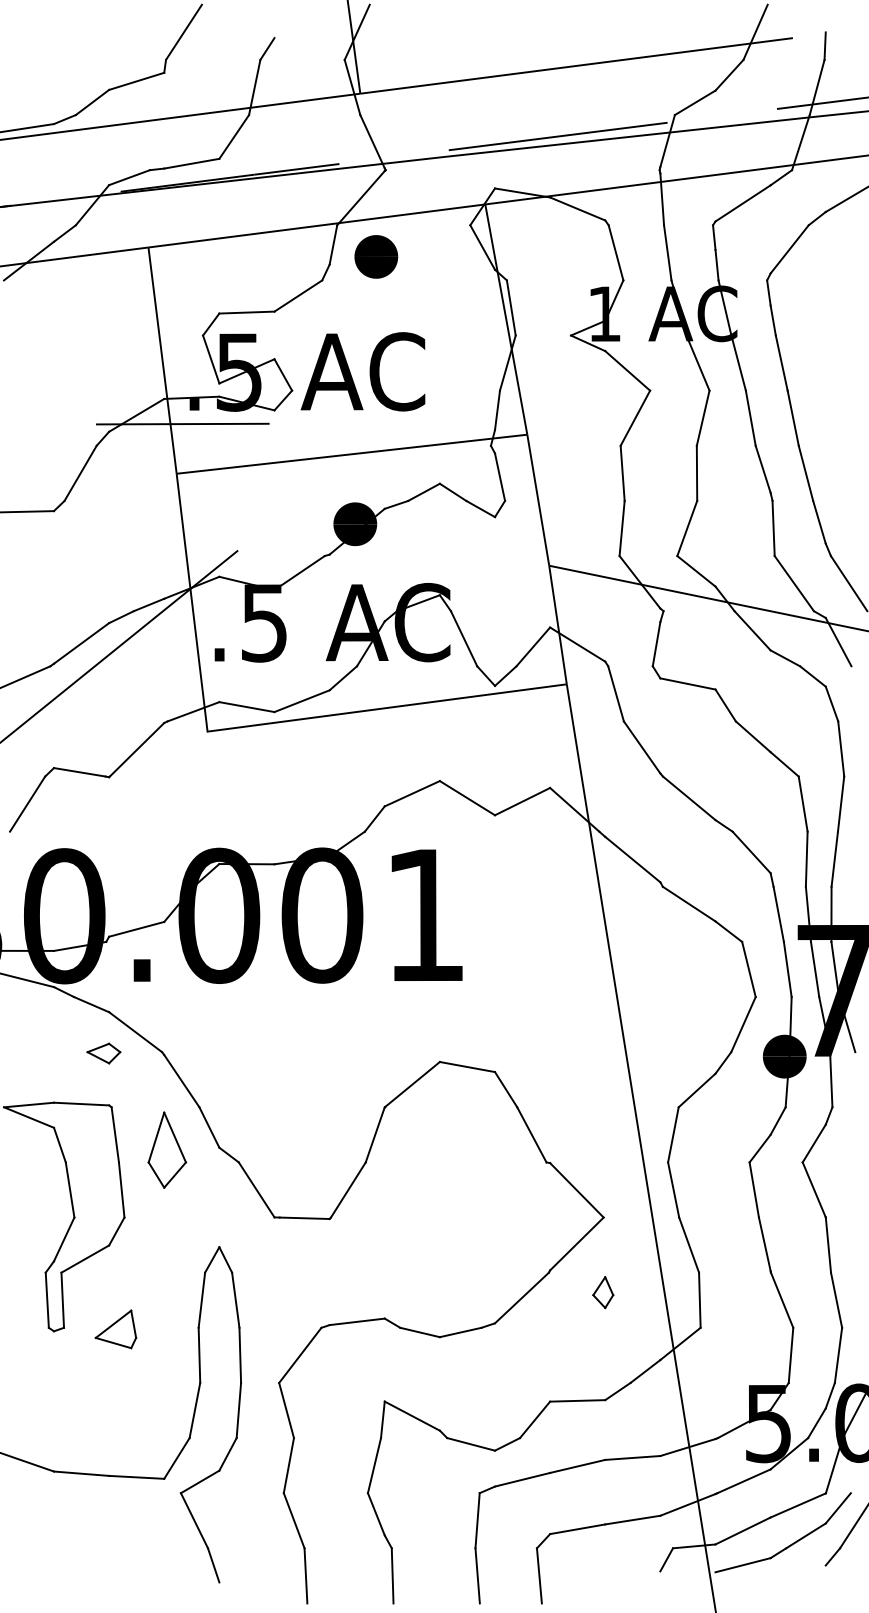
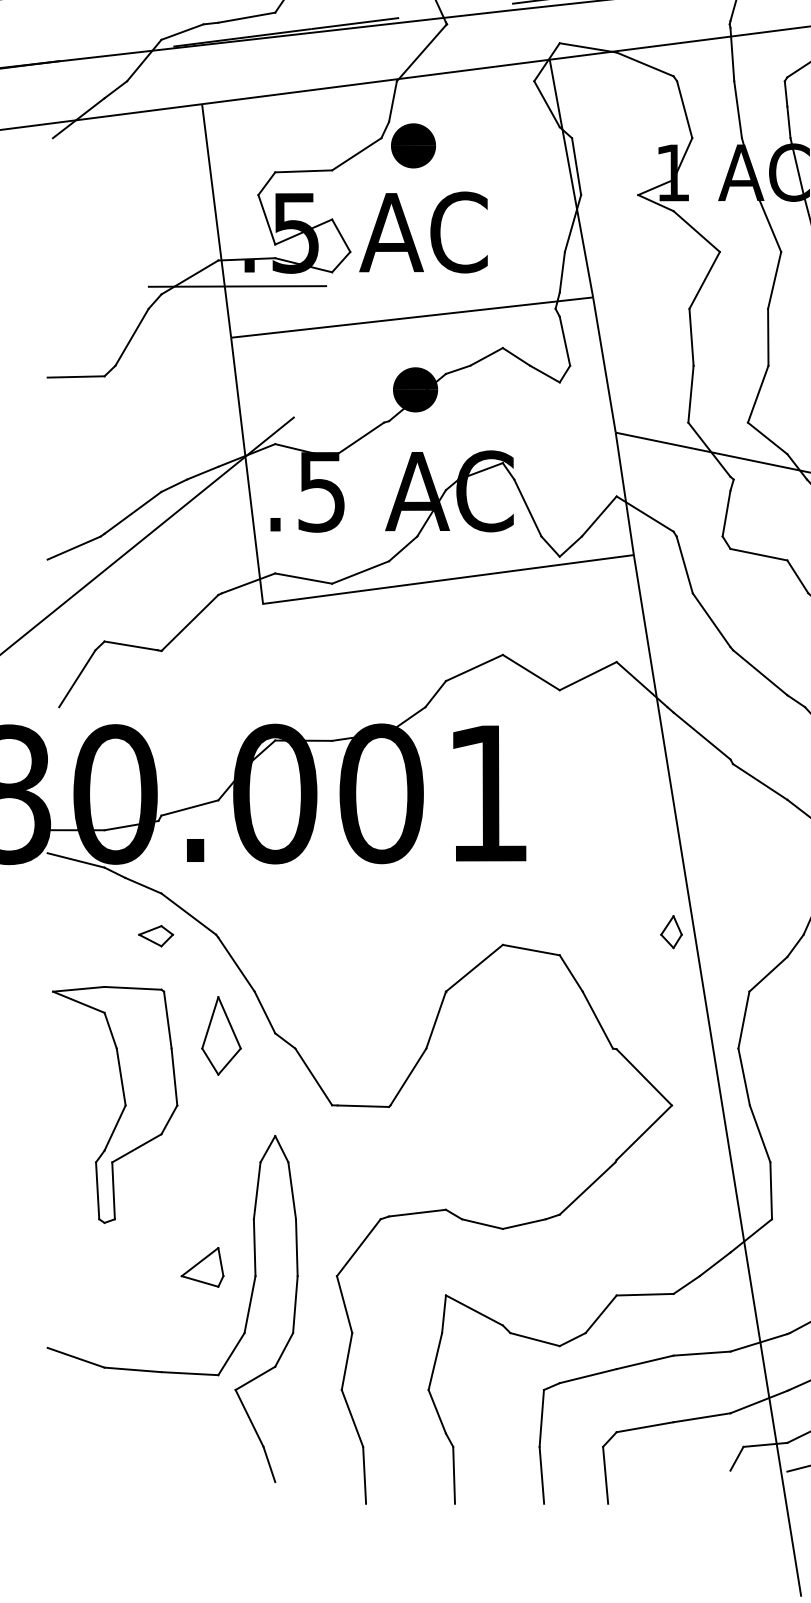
text: (376, 256) -> (413, 145), moved
part: (603, 1292) -> (671, 932), moved
part: (115, 1329) -> (202, 1267), moved

